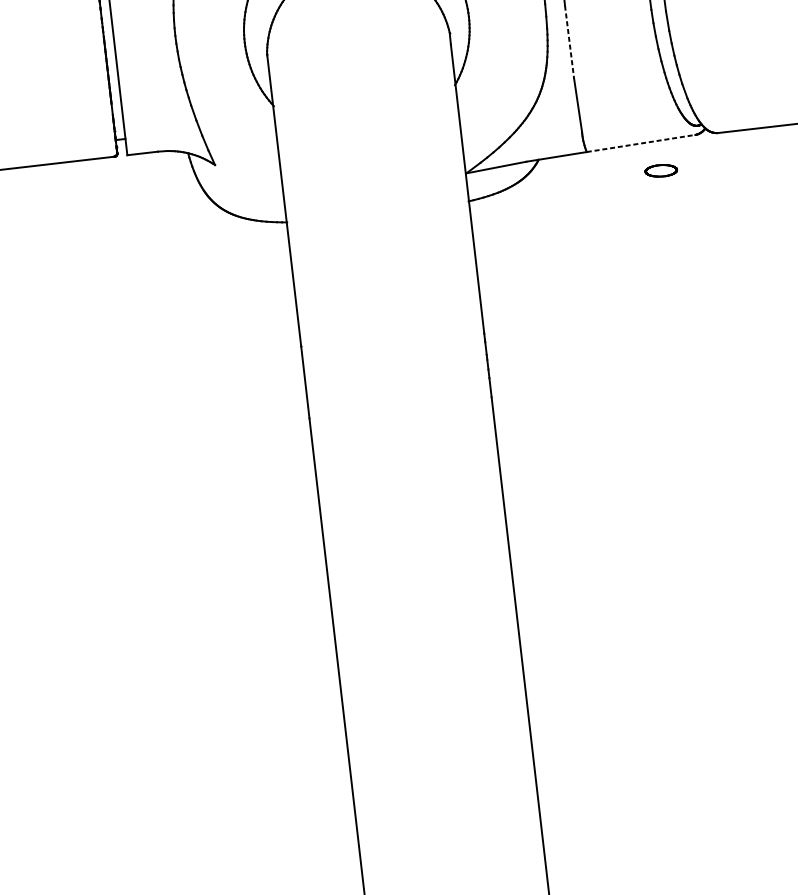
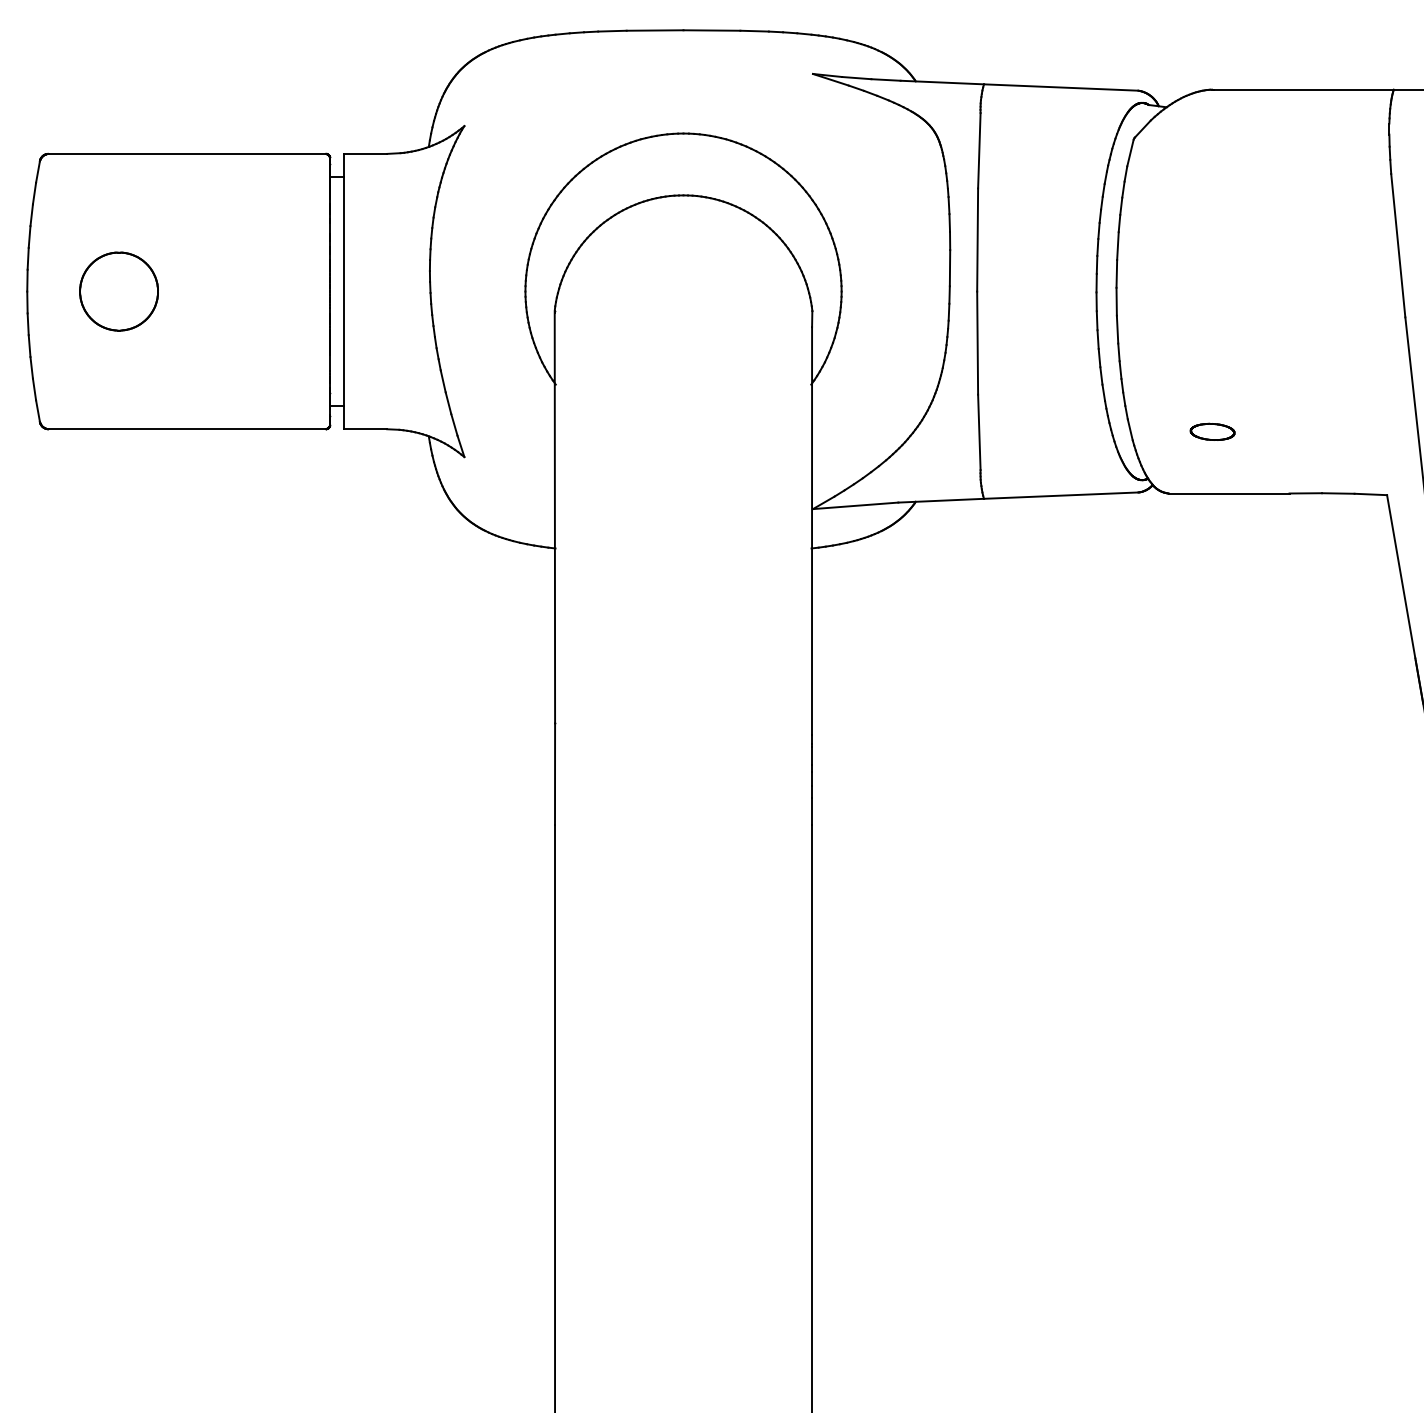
line: (569, 42) -> (977, 343), dashed -> solid
line: (641, 143) -> (1061, 495), dashed -> solid
part: (661, 170) -> (1212, 431), moved

